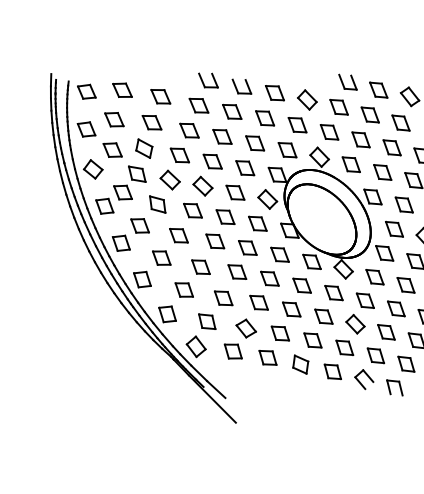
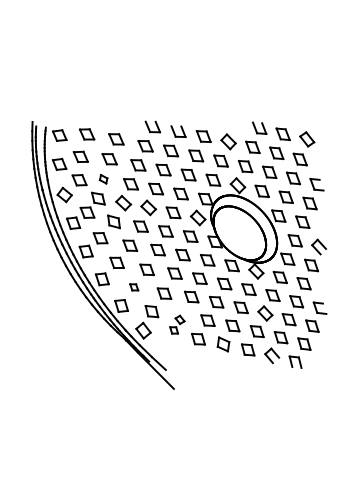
part: (143, 149) -> (103, 179), size x0.6
part: (183, 290) -> (133, 287), size x0.6
part: (240, 338) -> (177, 324), size x0.6

